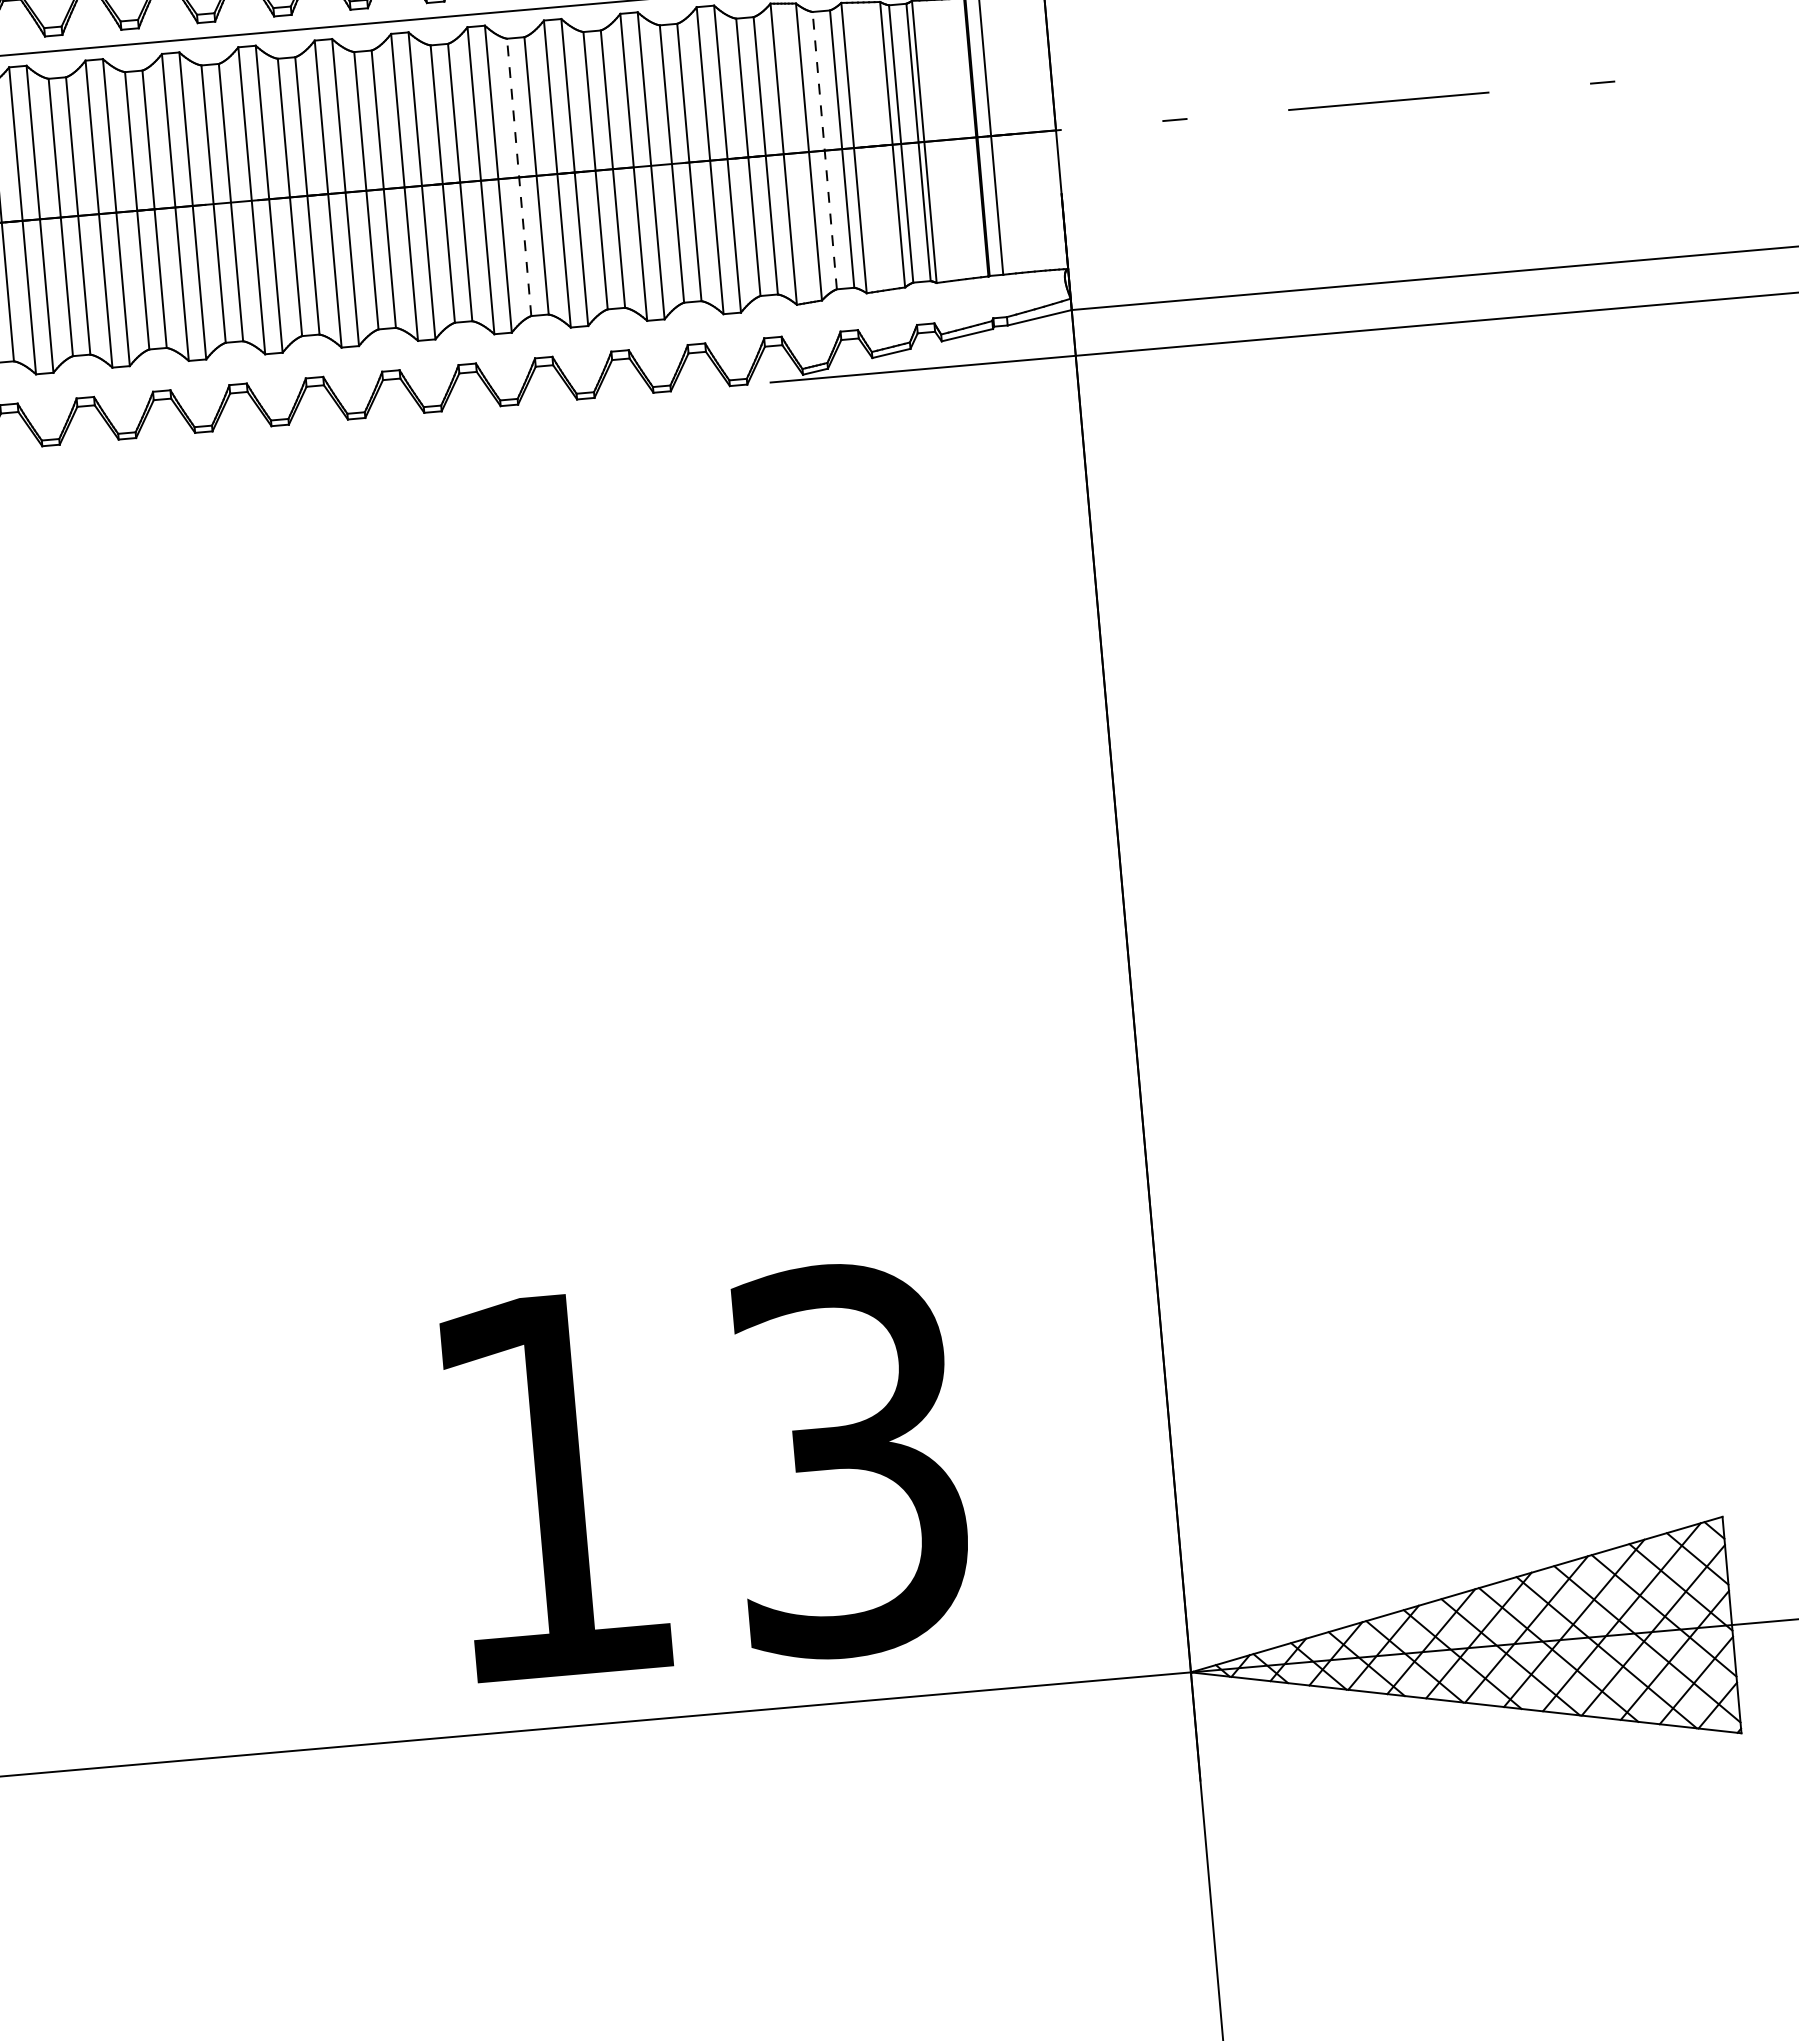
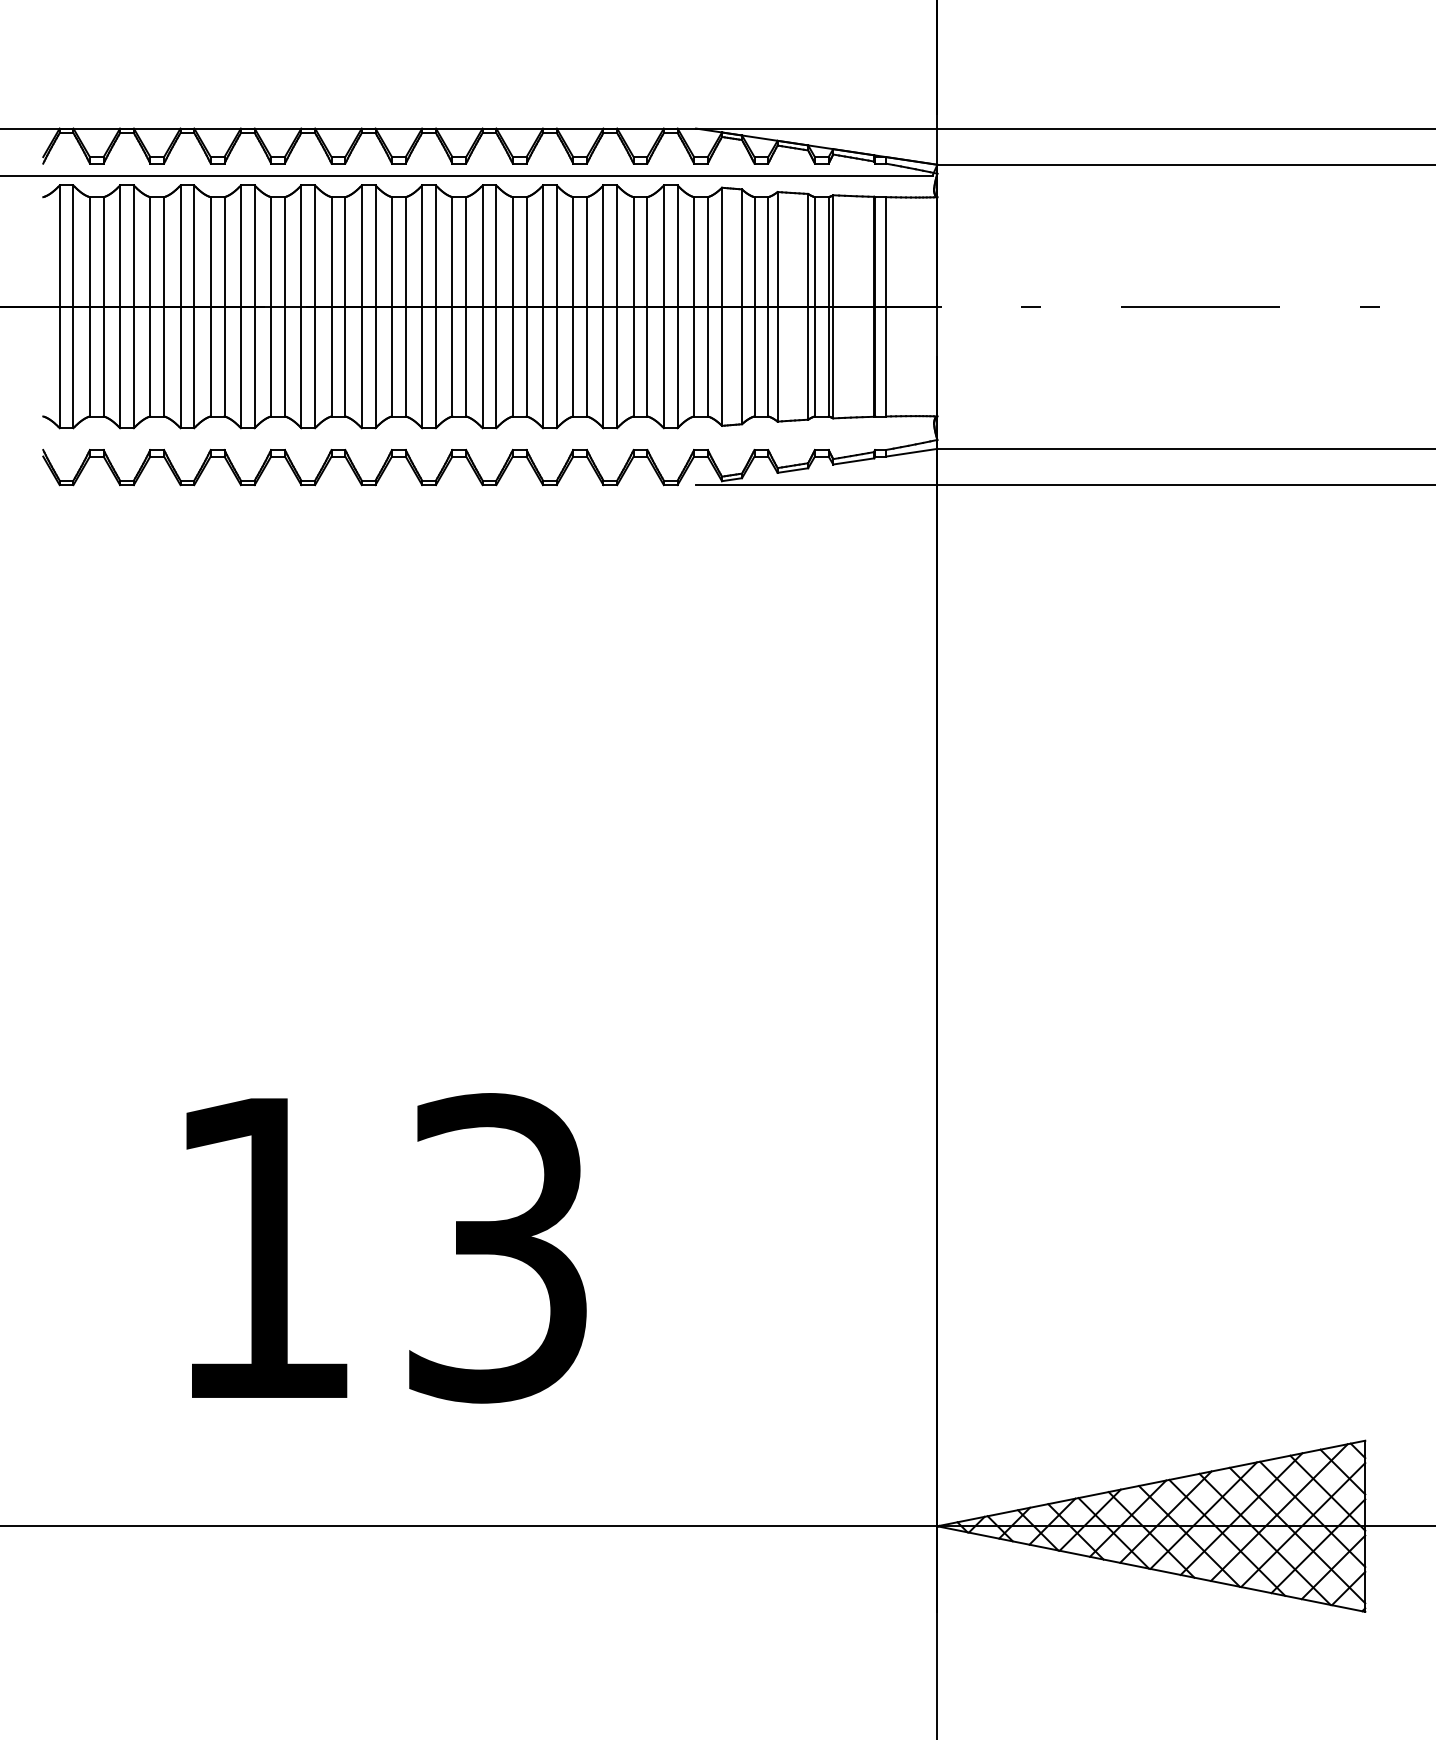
line: (824, 150) -> (754, 306), dashed -> solid
line: (518, 177) -> (512, 306), dashed -> solid
text: (707, 1472) -> (386, 1248), moved

